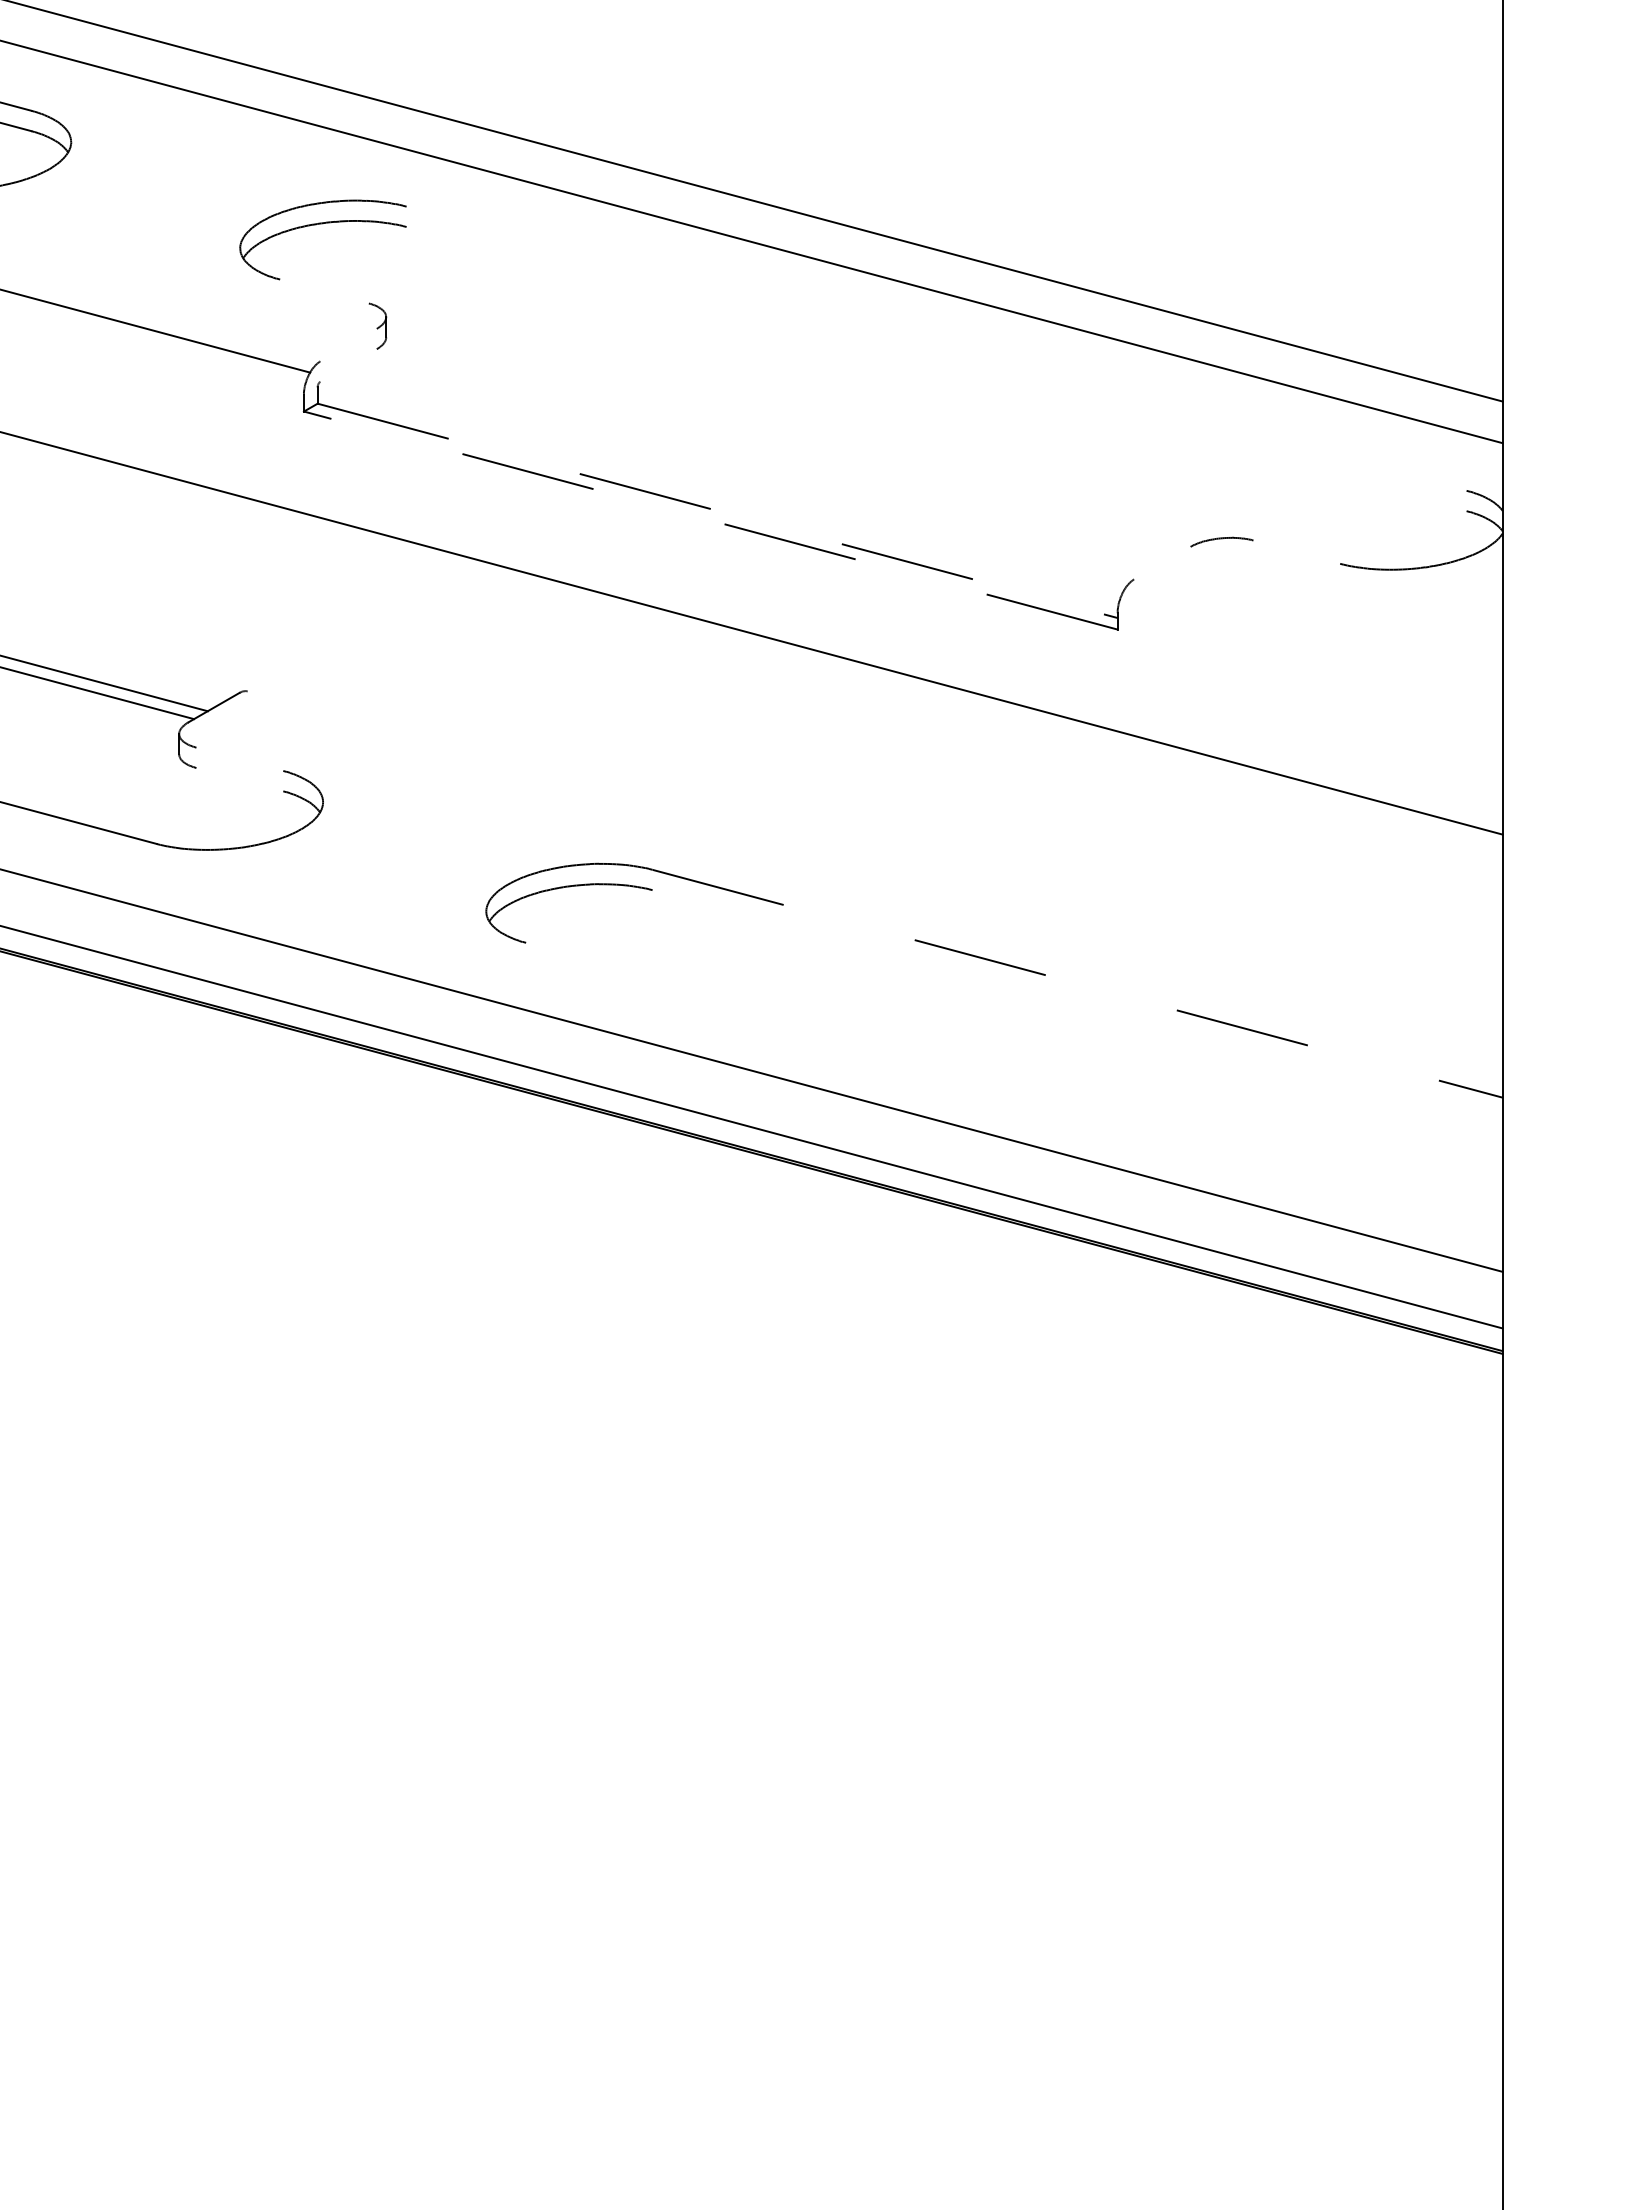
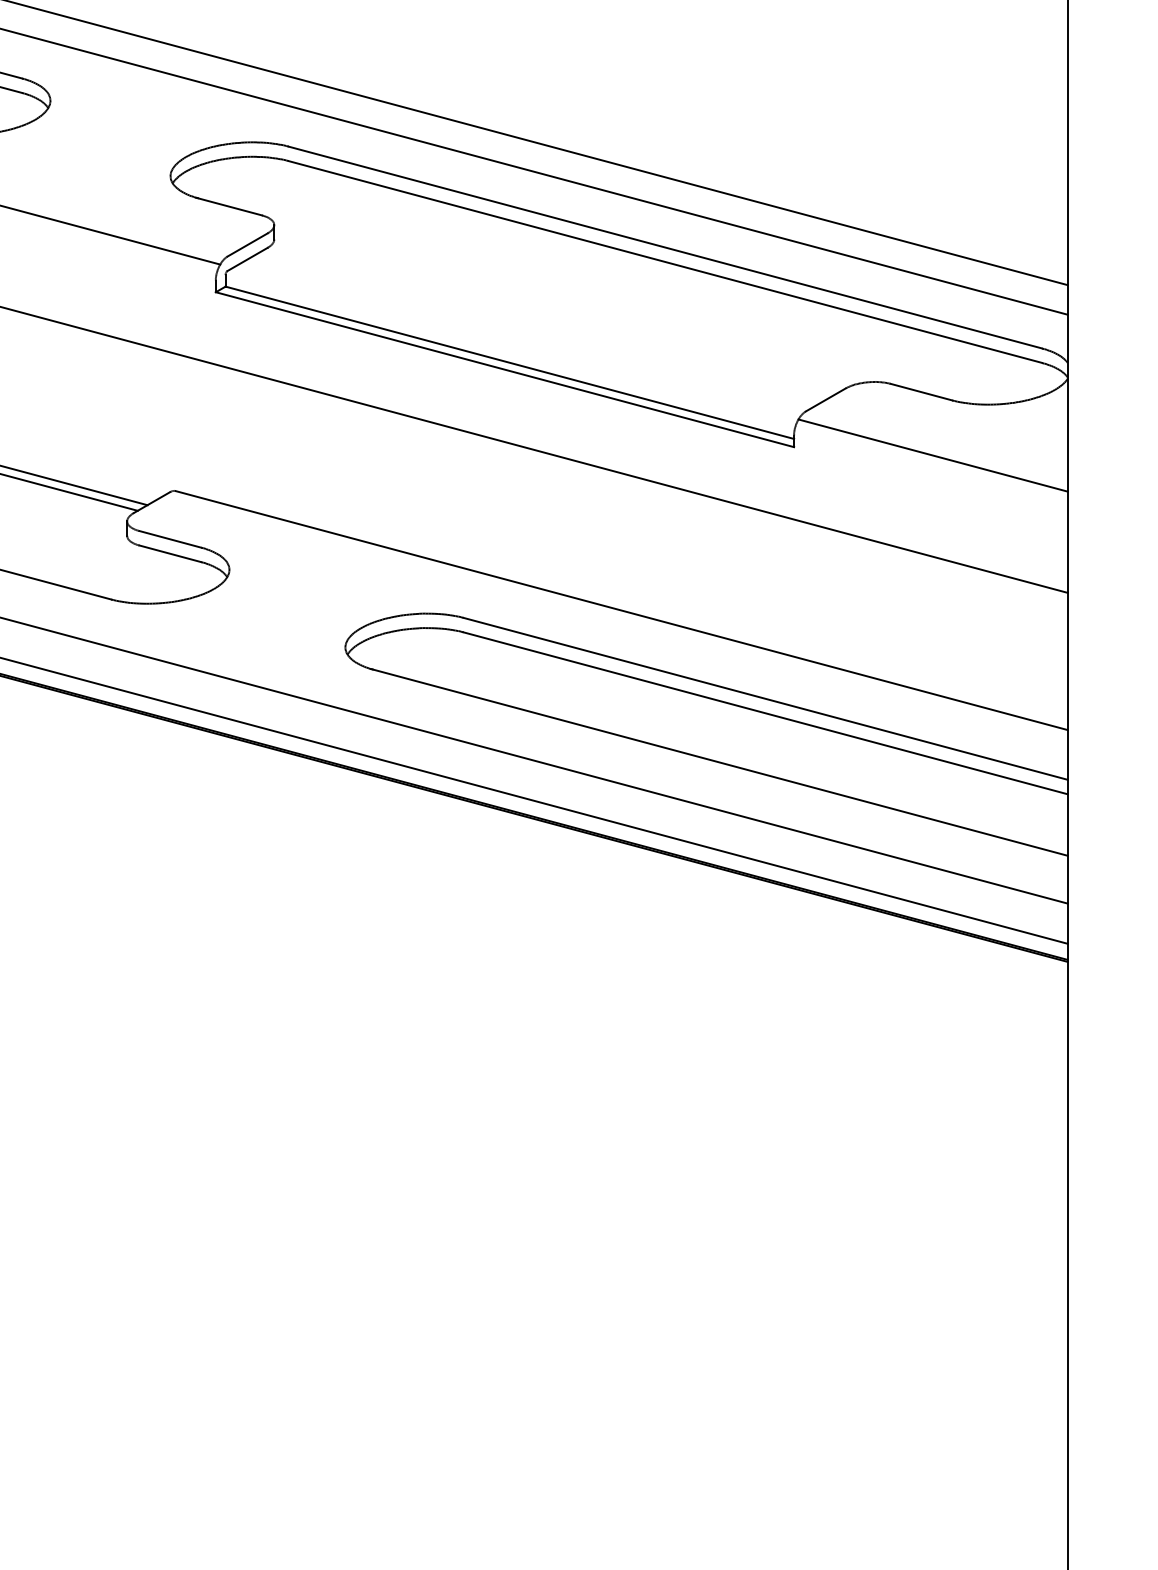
line: (322, 290) -> (229, 206), added
line: (348, 344) -> (247, 244), added
line: (936, 348) -> (665, 247), added
line: (348, 365) -> (247, 259), added
line: (936, 369) -> (665, 262), added
line: (718, 511) -> (510, 363), dashed -> solid
line: (710, 520) -> (504, 369), dashed -> solid
line: (1296, 551) -> (921, 391), added
line: (1162, 562) -> (825, 399), added
line: (1312, 641) -> (932, 455), added
line: (239, 758) -> (170, 538), added
line: (239, 779) -> (170, 553), added
line: (874, 859) -> (621, 610), added
line: (1077, 983) -> (765, 698), dashed -> solid
line: (1077, 1004) -> (765, 713), added
line: (1012, 1072) -> (719, 761), added

